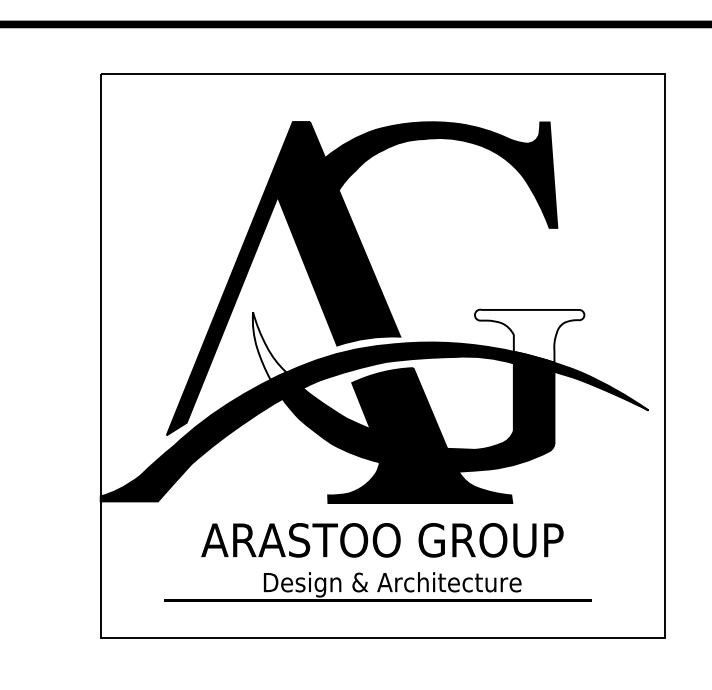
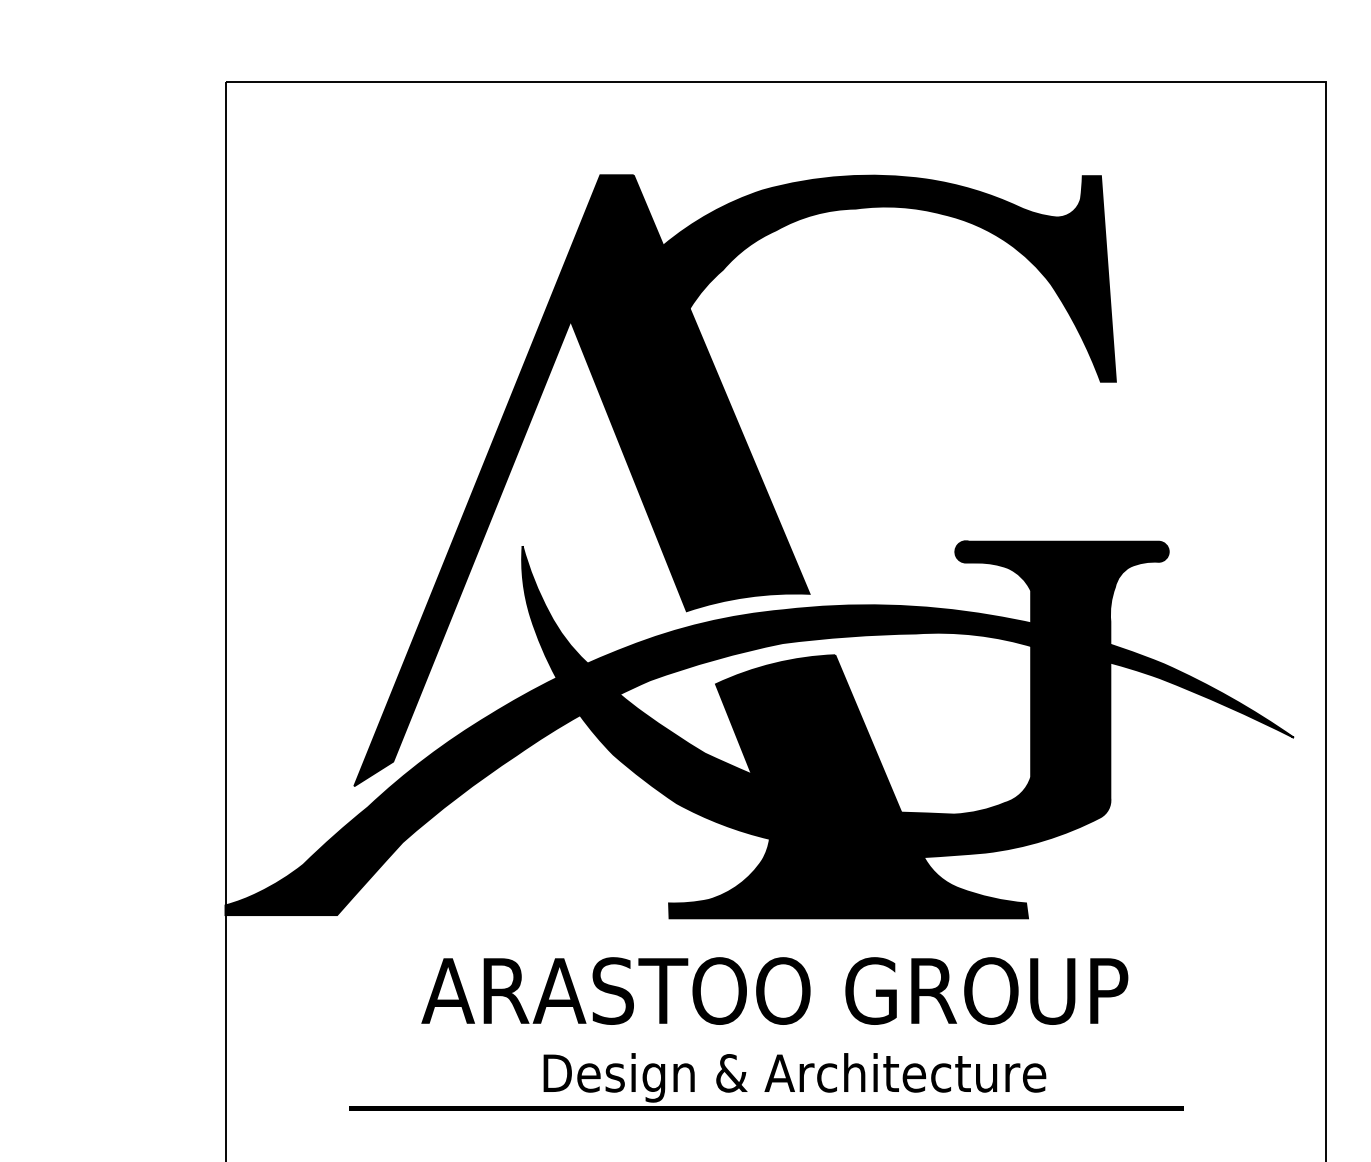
fill: (529, 335) -> (1061, 591), added
fill: (269, 345) -> (554, 611), added

